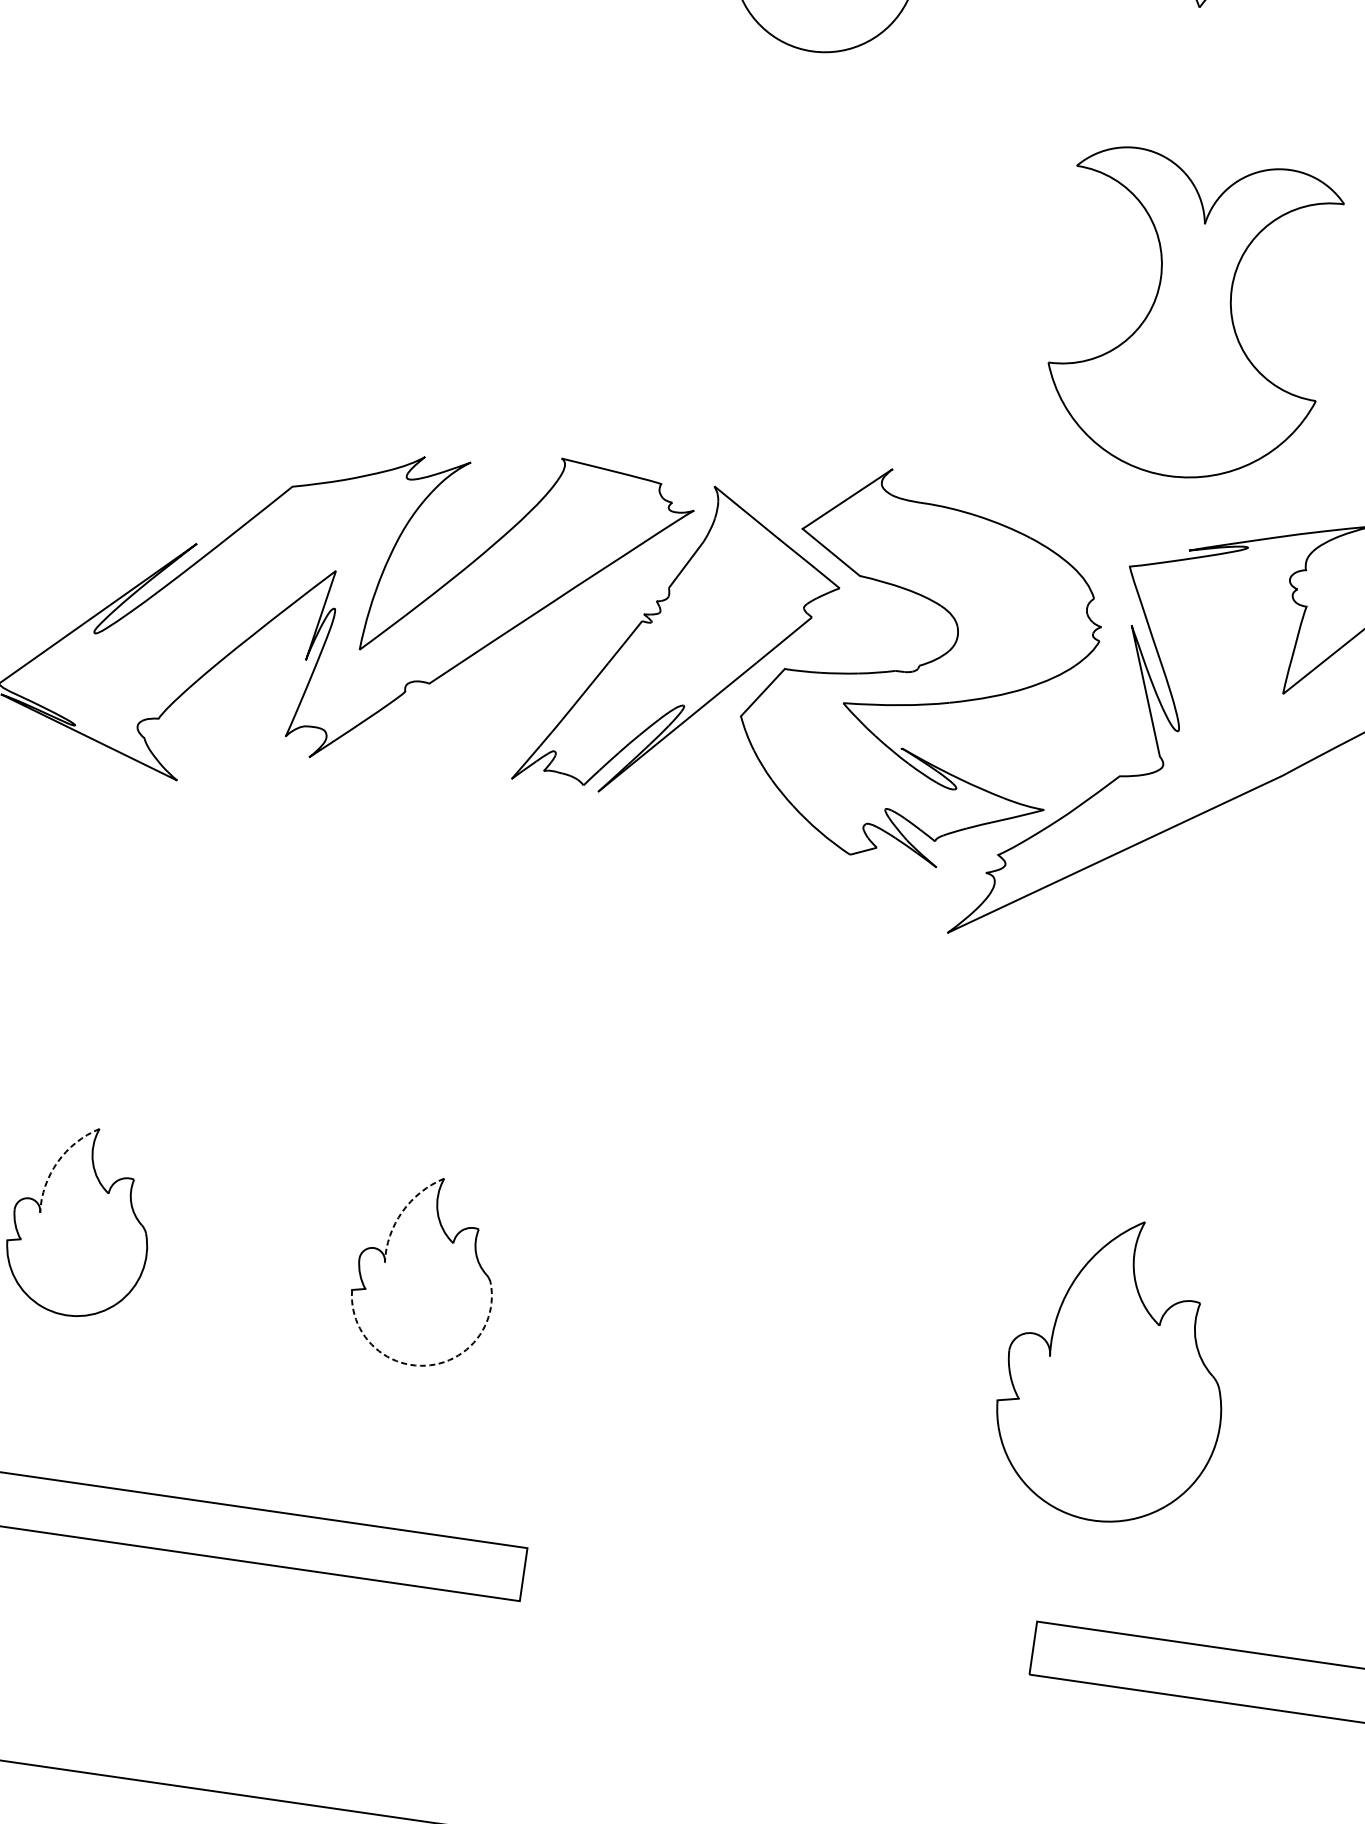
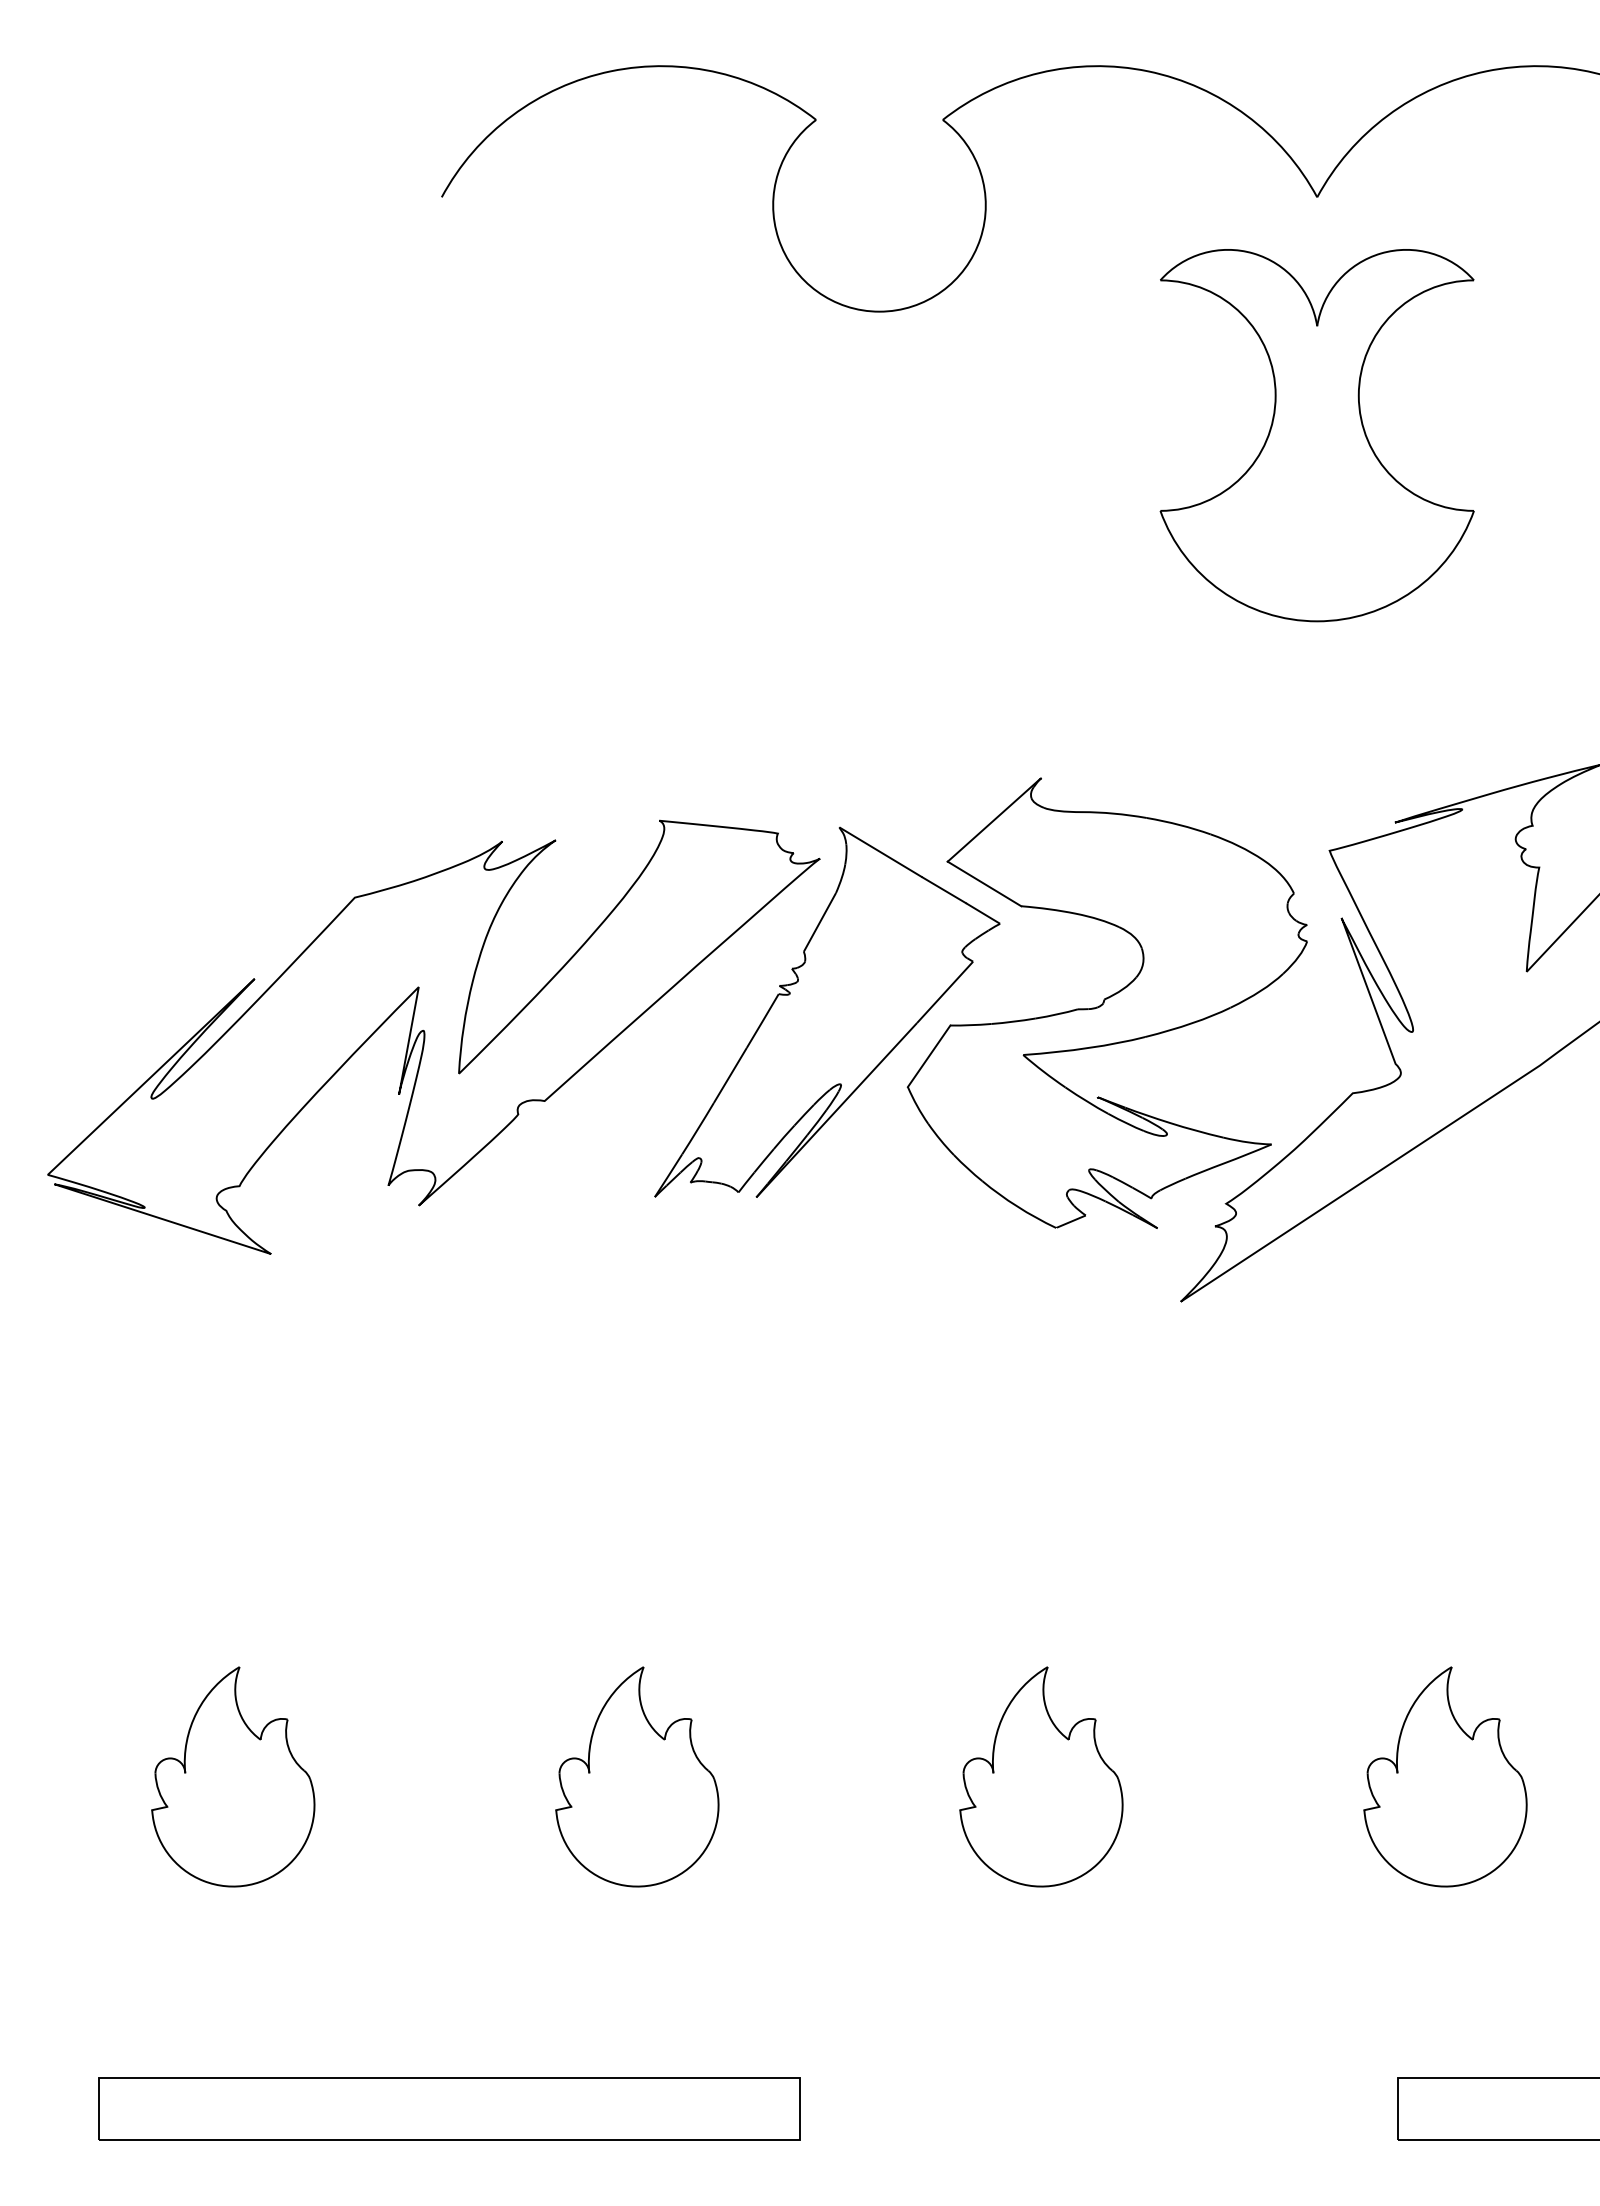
part: (1190, 317) -> (1316, 435), moved
arc: (57, 1162) -> (196, 1712), dashed -> solid
arc: (402, 1212) -> (601, 1712), dashed -> solid
part: (770, 1320) -> (1041, 1776), added
arc: (425, 1366) -> (653, 1885), dashed -> solid
part: (1114, 1370) -> (1445, 1776), size x0.62

